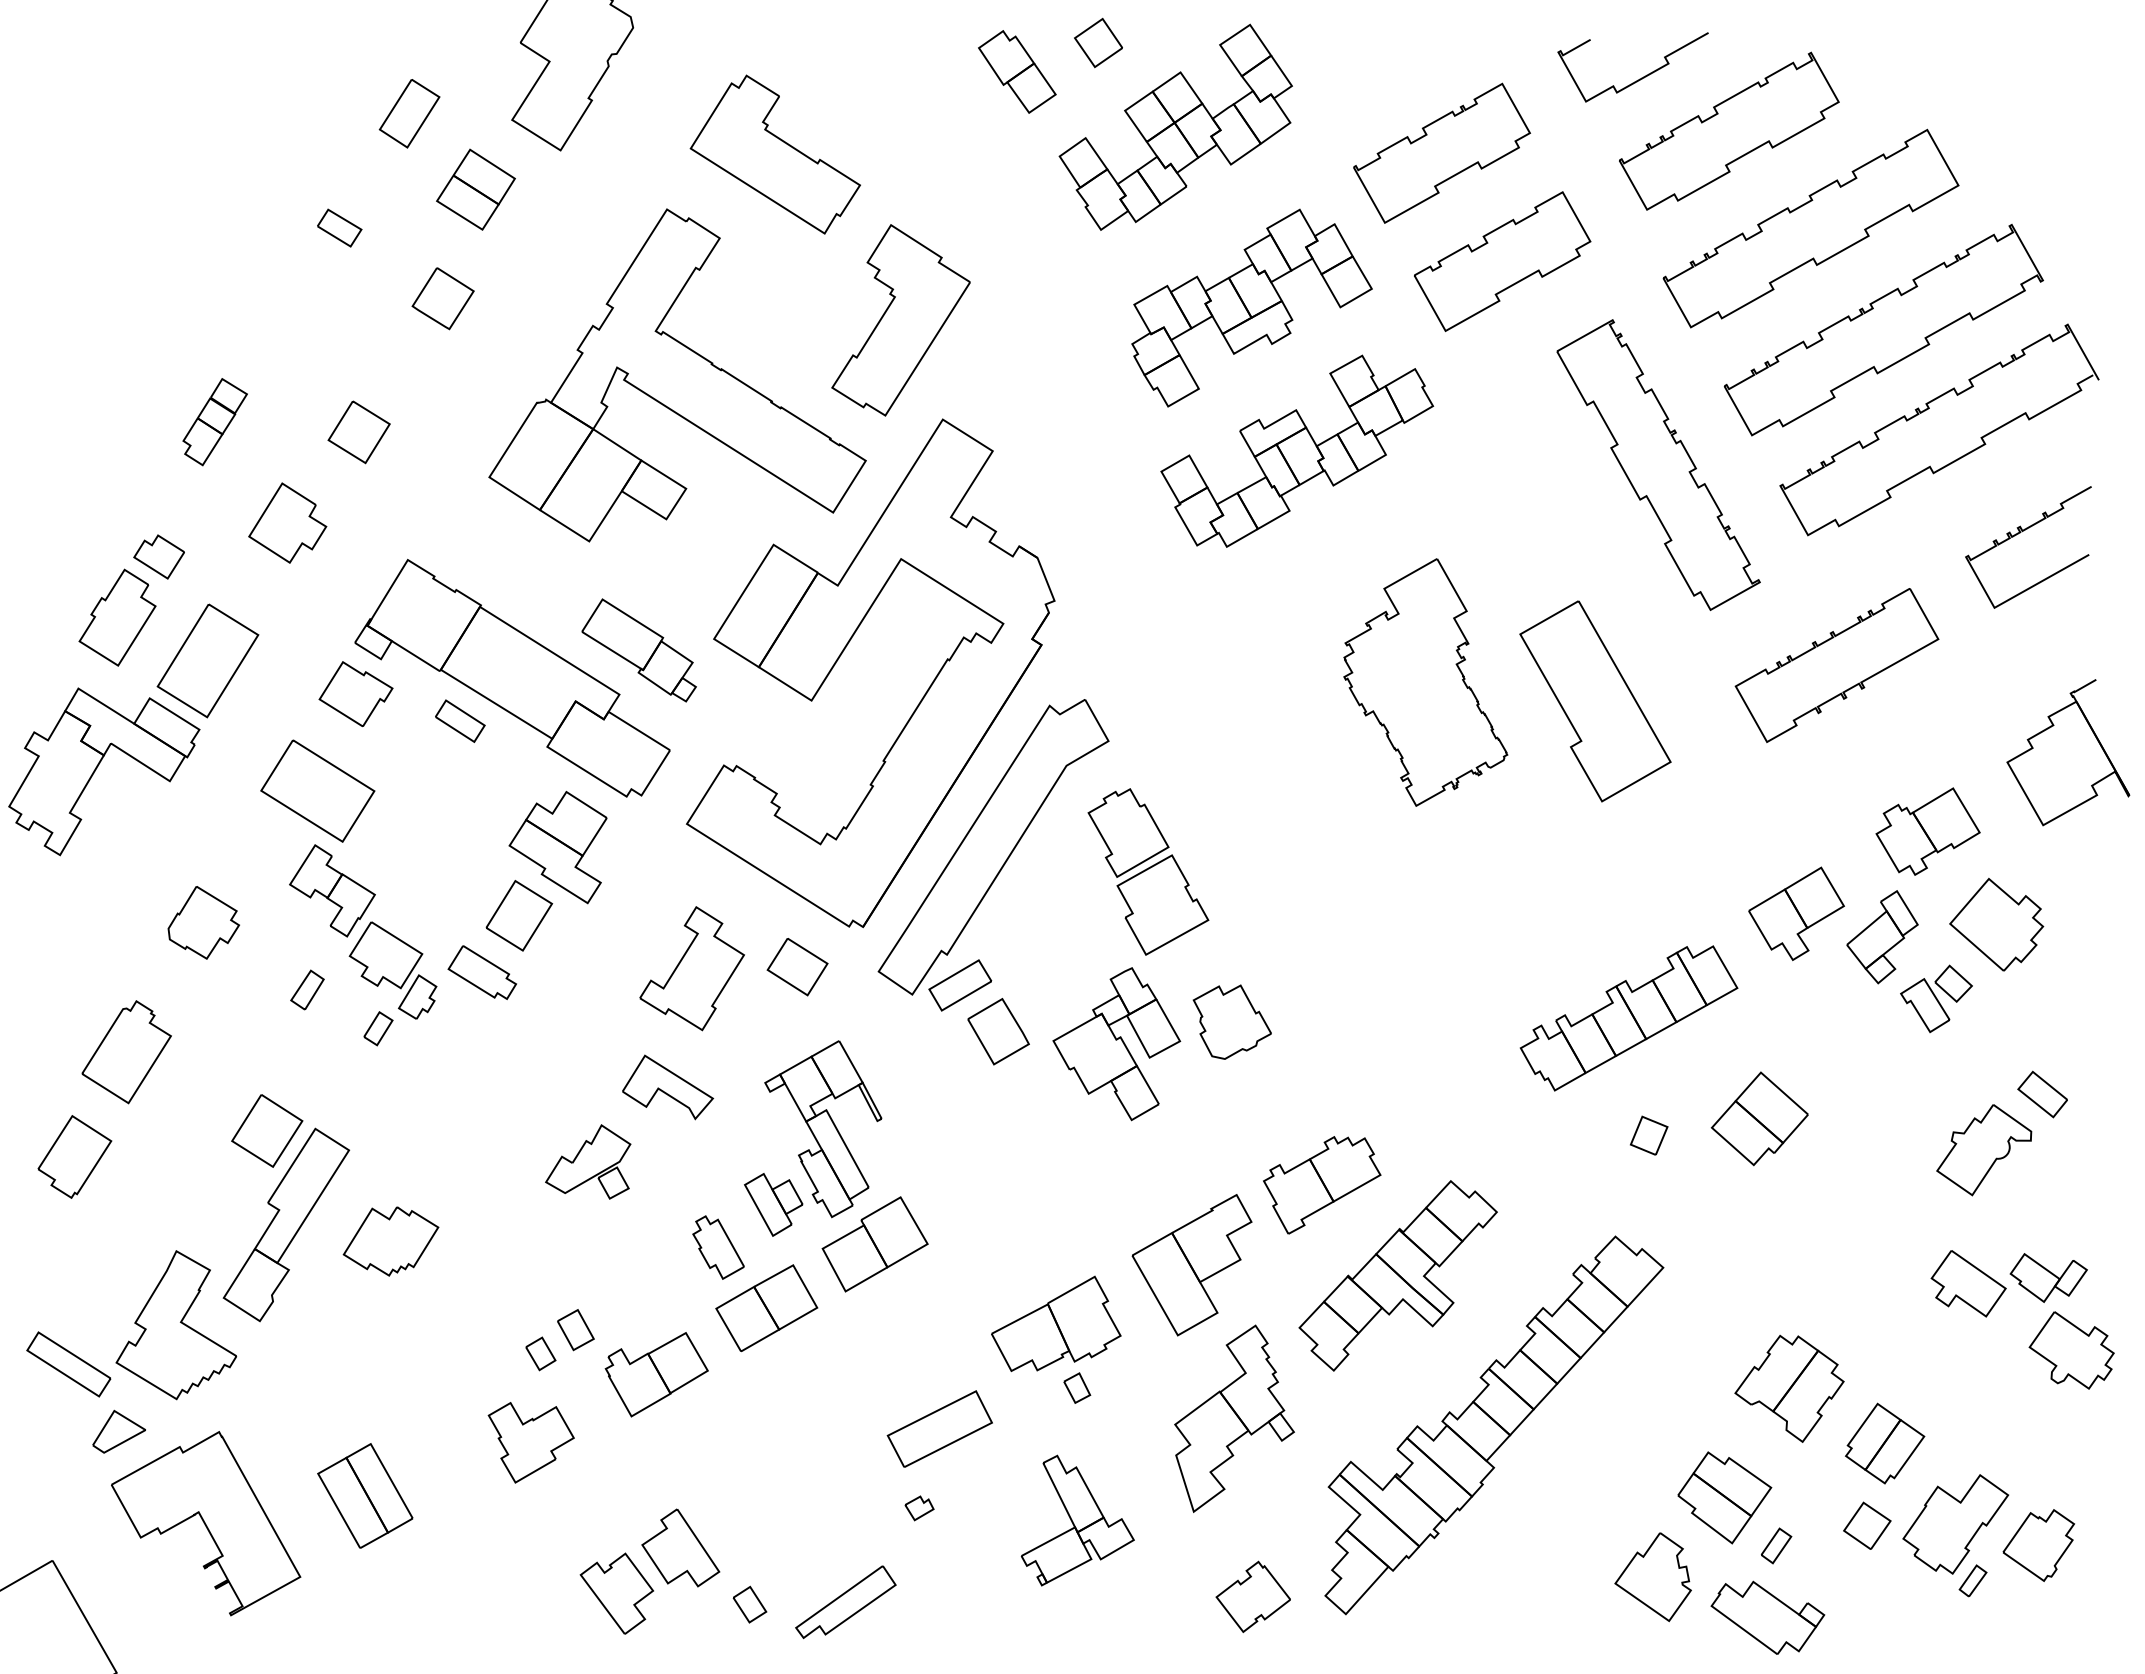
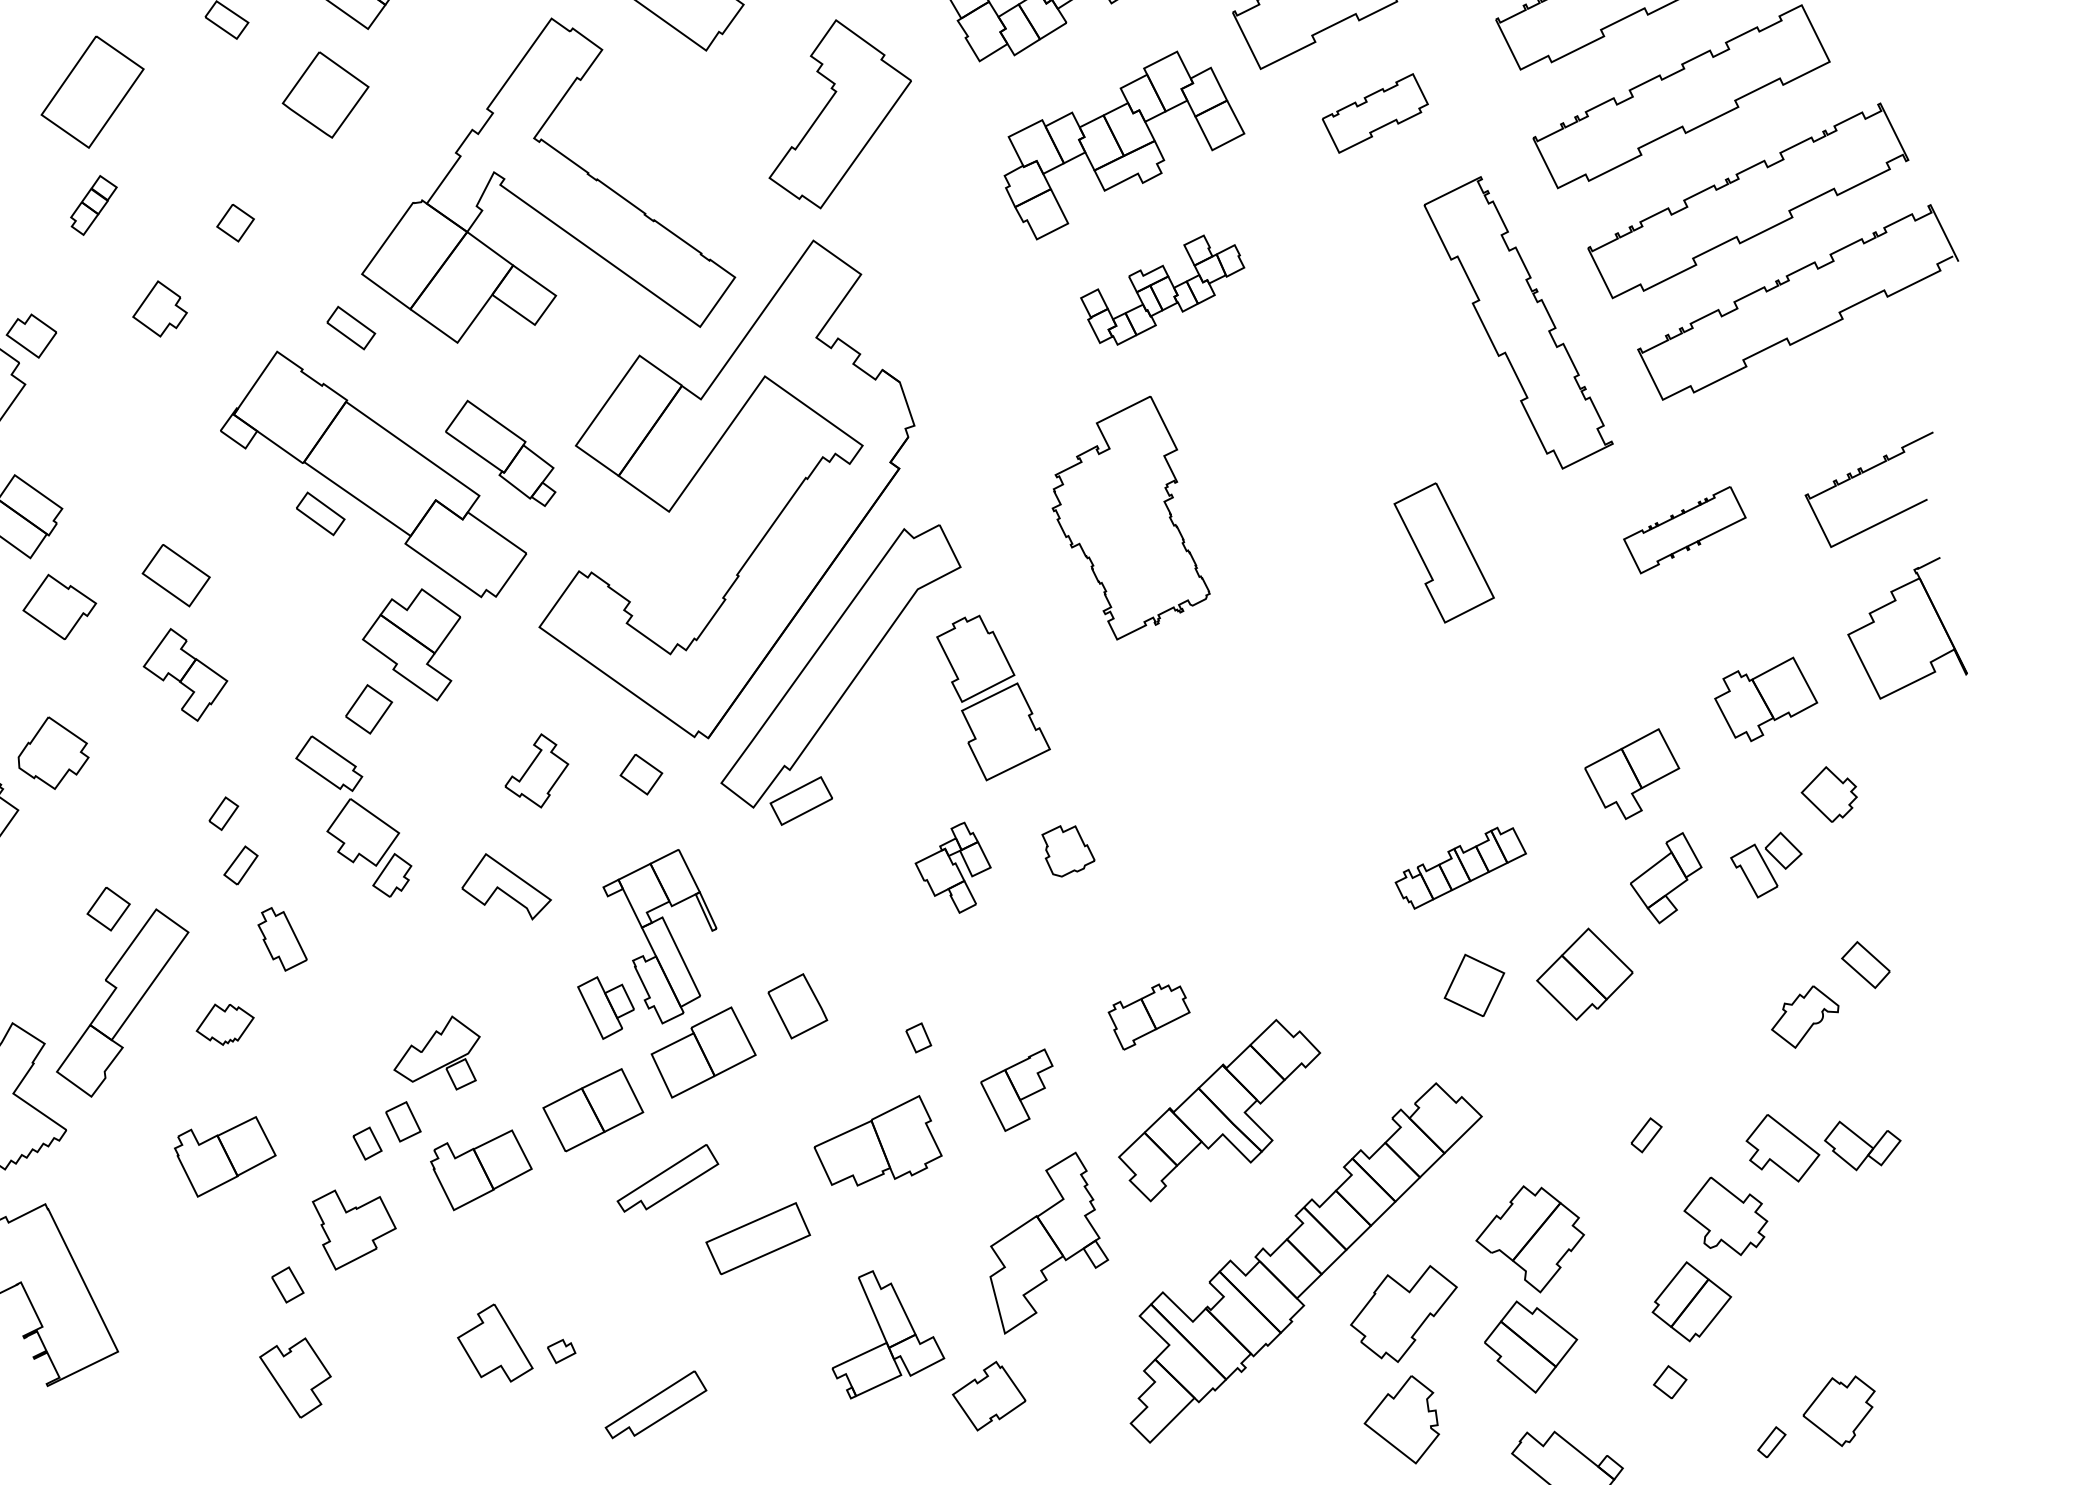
part: (1502, 261) -> (1374, 113), size x0.6
part: (442, 298) -> (324, 94), size x1.4
part: (900, 320) -> (840, 115), moved
part: (214, 422) -> (93, 205), size x0.7
part: (358, 432) -> (234, 223), size x0.6
part: (1297, 450) -> (1162, 289), size x0.6
part: (287, 522) -> (160, 308), size x0.7
part: (481, 531) -> (351, 327), added
curve: (2020, 533) -> (1860, 474), moved
part: (207, 660) -> (92, 91), moved
part: (1836, 665) -> (1684, 530), size x0.6
part: (1425, 682) -> (1132, 518), moved
part: (355, 694) -> (59, 607), moved
part: (1595, 701) -> (1444, 553), size x0.7
part: (317, 790) -> (175, 574), size x0.6
part: (519, 915) -> (369, 709), size x0.7
part: (203, 922) -> (53, 752), moved
part: (1996, 924) -> (1829, 794), size x0.6
part: (1882, 937) -> (1666, 878), moved
part: (797, 967) -> (641, 774), size x0.7
part: (691, 968) -> (536, 770), size x0.6
part: (392, 970) -> (368, 847), moved
part: (307, 989) -> (241, 864), moved
part: (1628, 1018) -> (1460, 868), size x0.6
part: (1231, 1021) -> (1067, 850), size x0.7
part: (998, 1031) -> (797, 1006), moved
part: (1116, 1044) -> (952, 867), size x0.6
part: (267, 1130) -> (108, 908), size x0.6
part: (1649, 1135) -> (1475, 985), size x1.6
part: (1984, 1150) -> (1805, 1017), size x0.7
part: (588, 1161) -> (437, 1051), moved
part: (1322, 1185) -> (1149, 1017), size x0.7
part: (390, 1241) -> (224, 1024), size x0.6
part: (718, 1247) -> (282, 939), moved
part: (1191, 1265) -> (1015, 1089), size x0.6
part: (2071, 1350) -> (1725, 1216), moved
part: (845, 1373) -> (667, 1178), added
part: (397, 1374) -> (224, 1156), added
part: (1077, 1387) -> (919, 1037), moved
part: (1789, 1388) -> (1530, 1238), moved
part: (365, 1495) -> (186, 1274), removed
part: (919, 1508) -> (561, 1351), moved
part: (1955, 1524) -> (1403, 1313), moved
part: (1867, 1525) -> (1670, 1382), size x0.7
part: (1776, 1545) -> (1646, 1134), moved
part: (1652, 1577) -> (1401, 1419), moved
part: (616, 1593) -> (294, 1377), moved
part: (1252, 1596) -> (988, 1395), moved
part: (749, 1604) -> (287, 1284), moved

